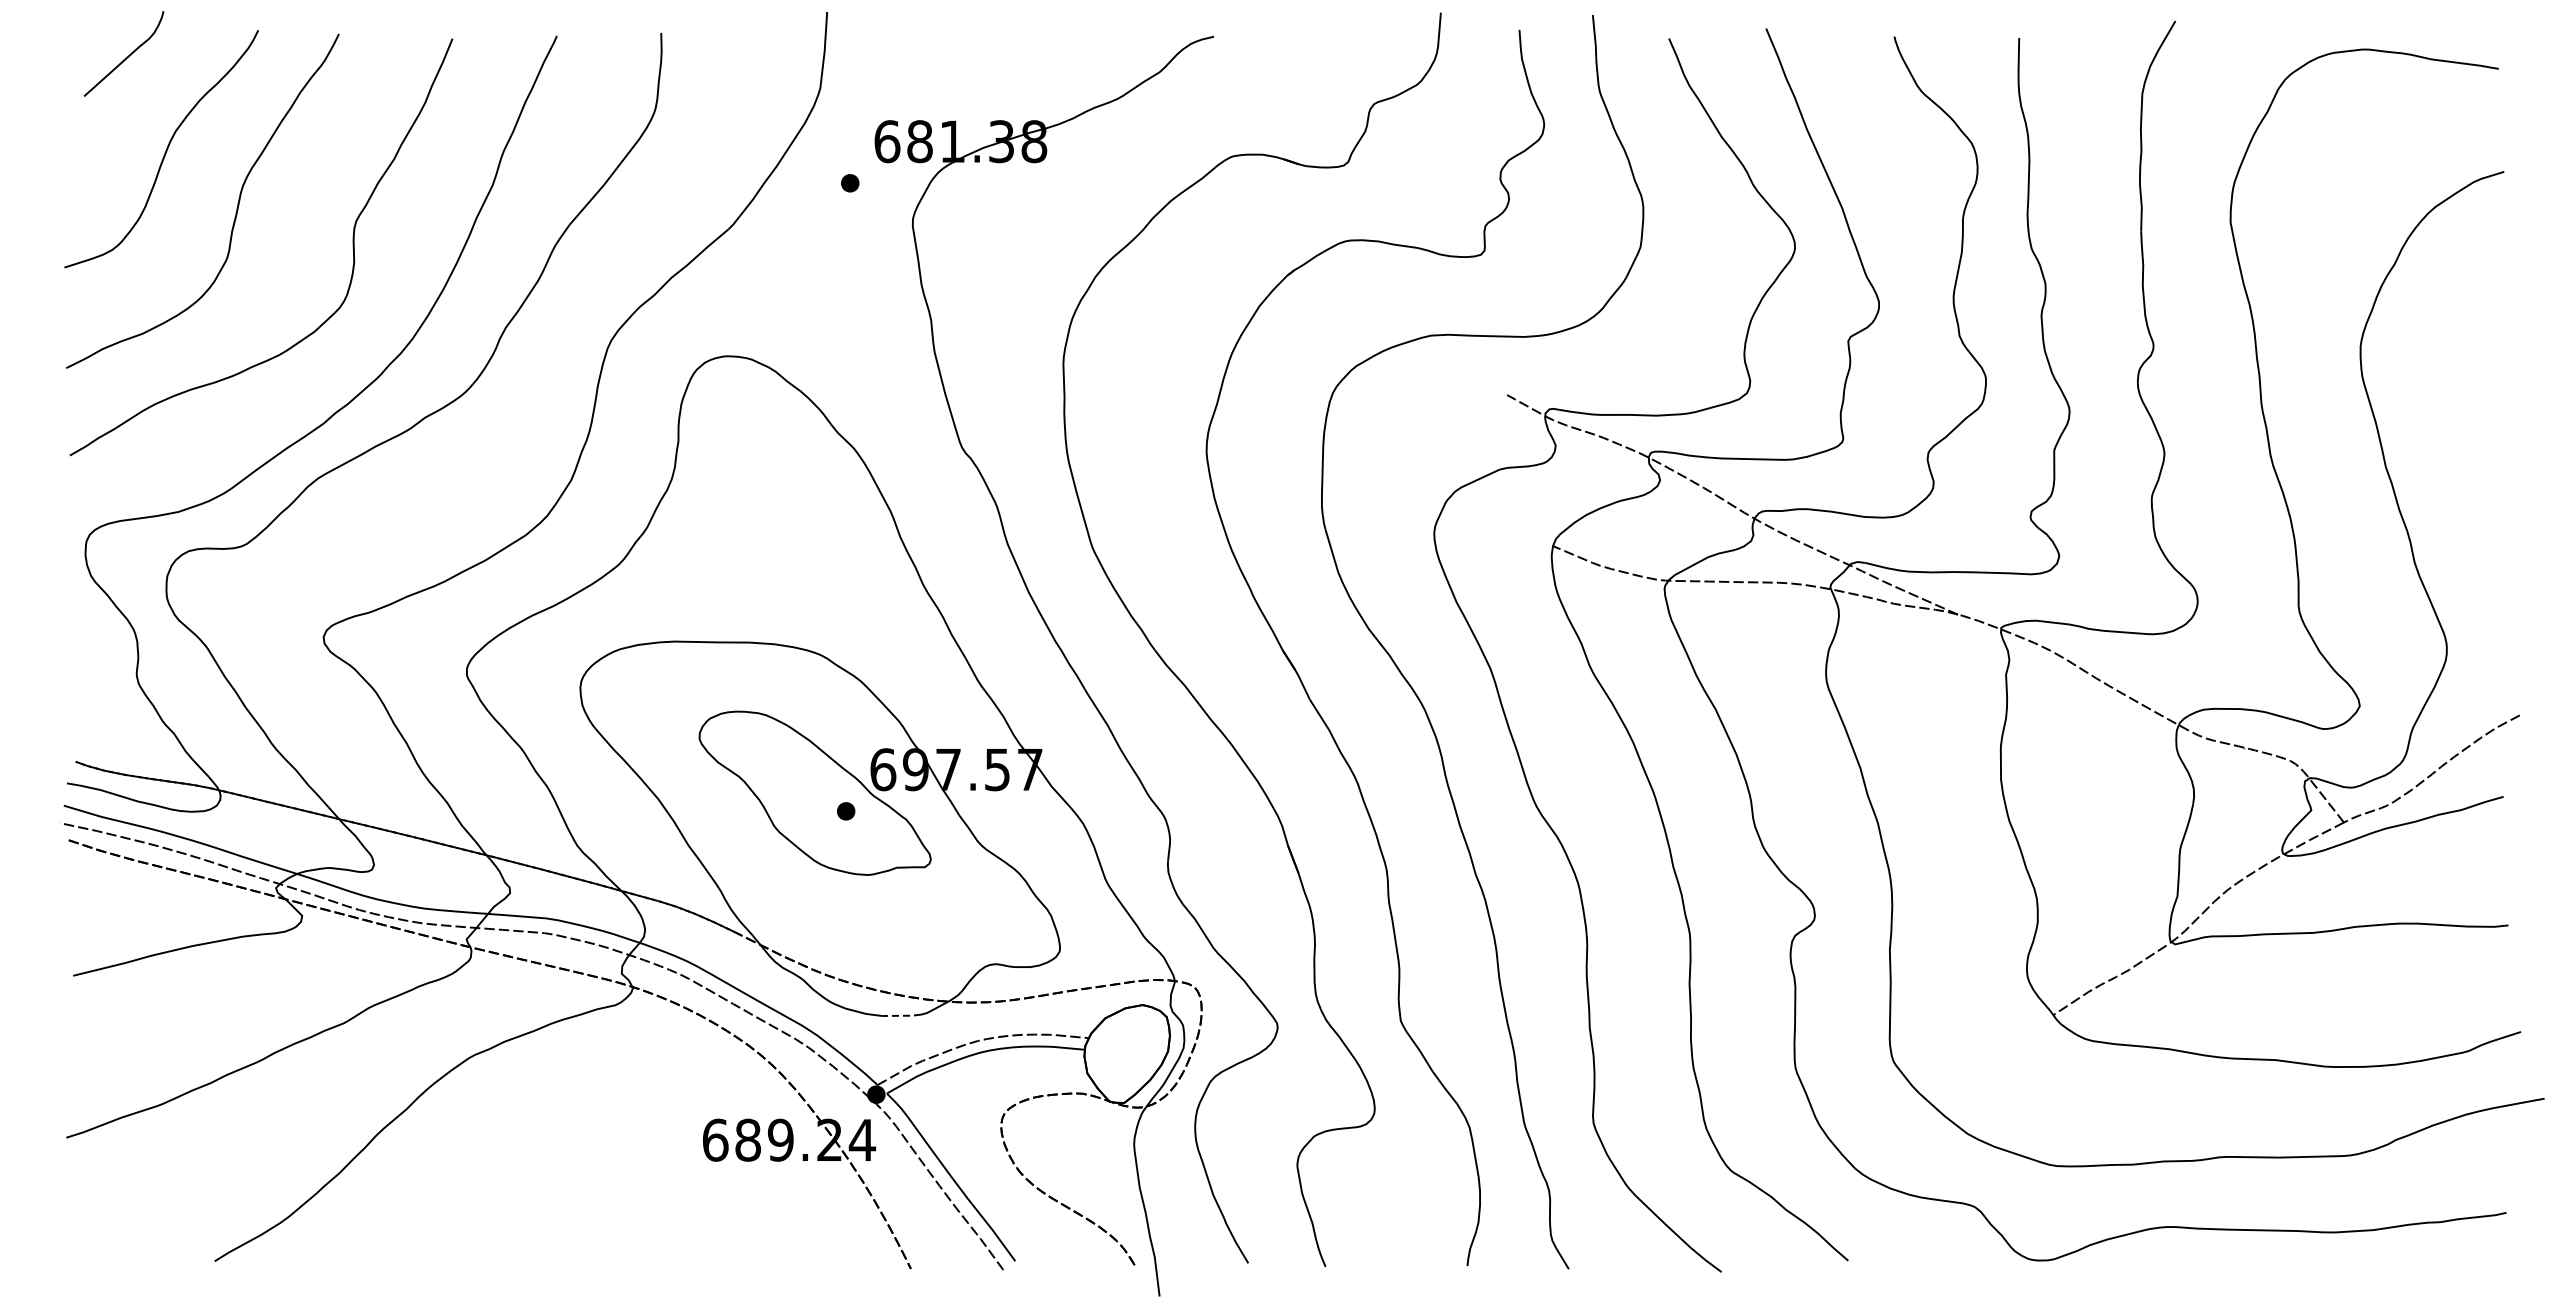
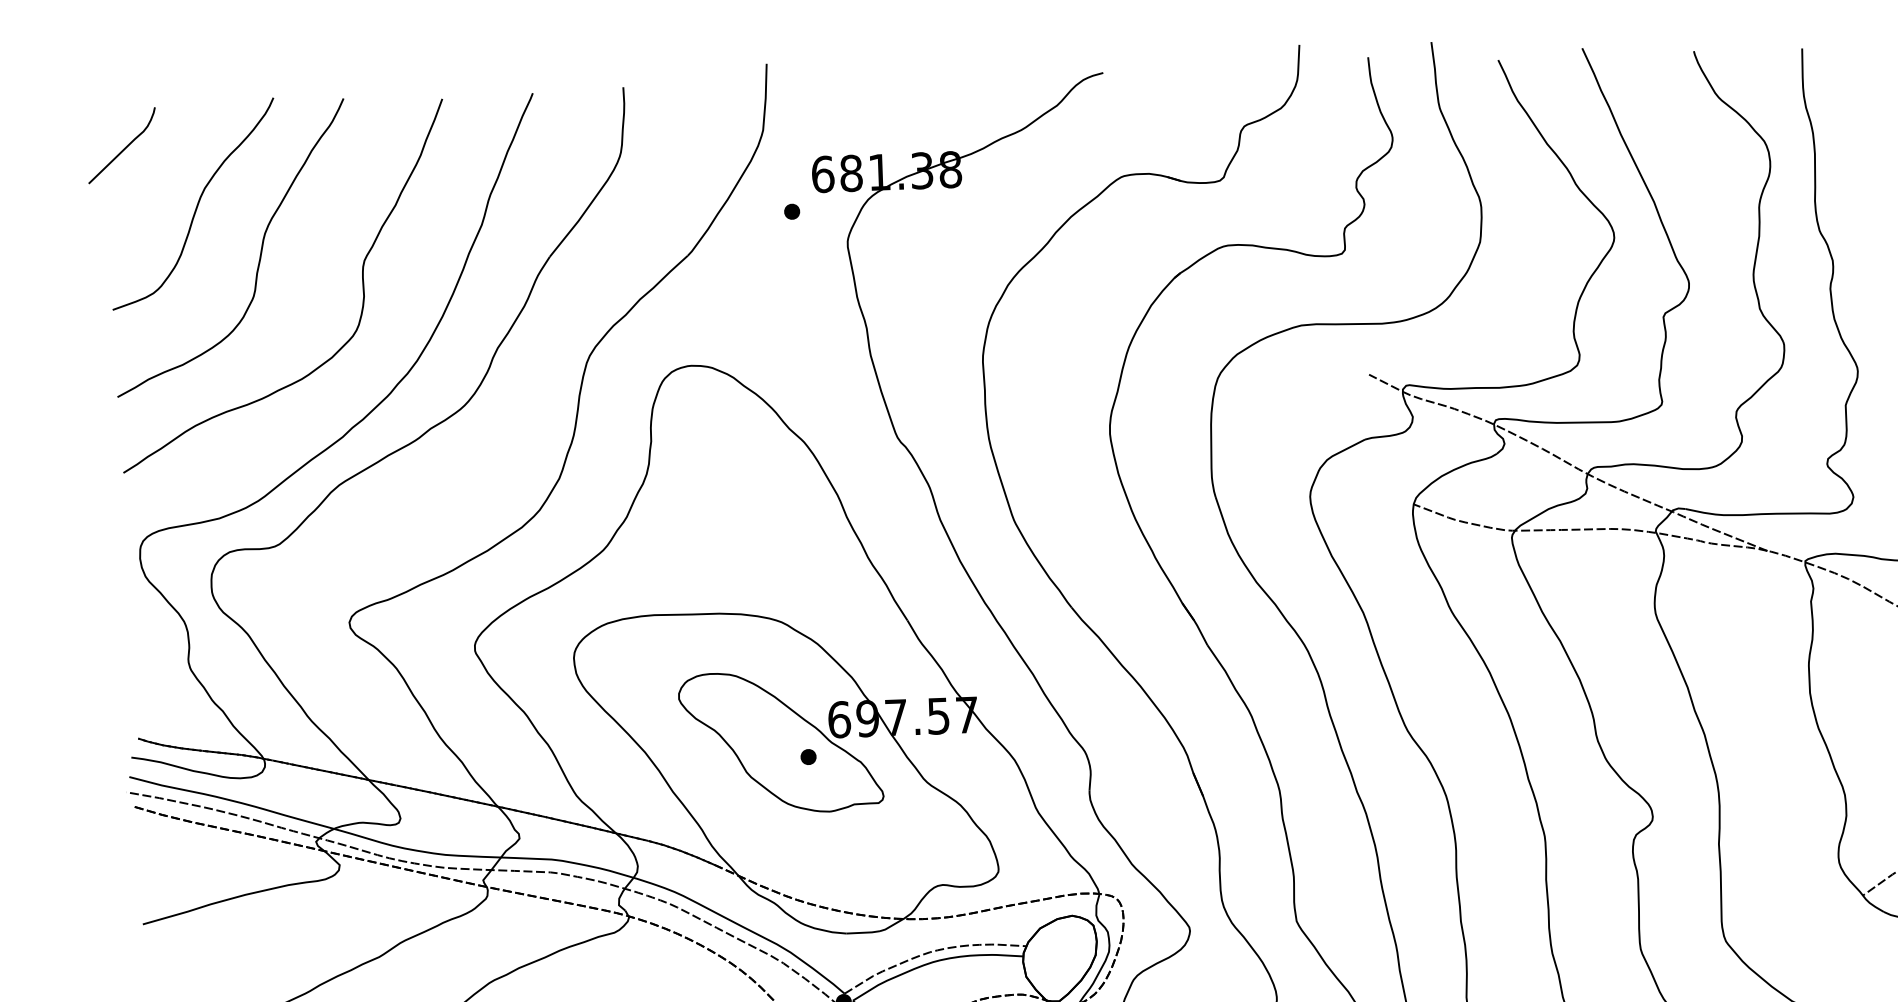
curve: (127, 56) -> (125, 147), moved
line: (901, 1015) -> (863, 932), dashed -> solid

